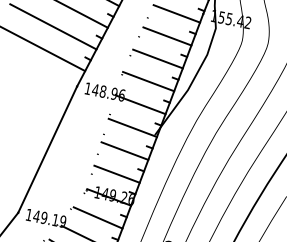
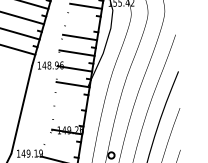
line: (166, 35) -> (82, 21), removed
line: (125, 149) -> (71, 99), removed
line: (116, 172) -> (68, 115), removed
line: (97, 217) -> (62, 146), removed

